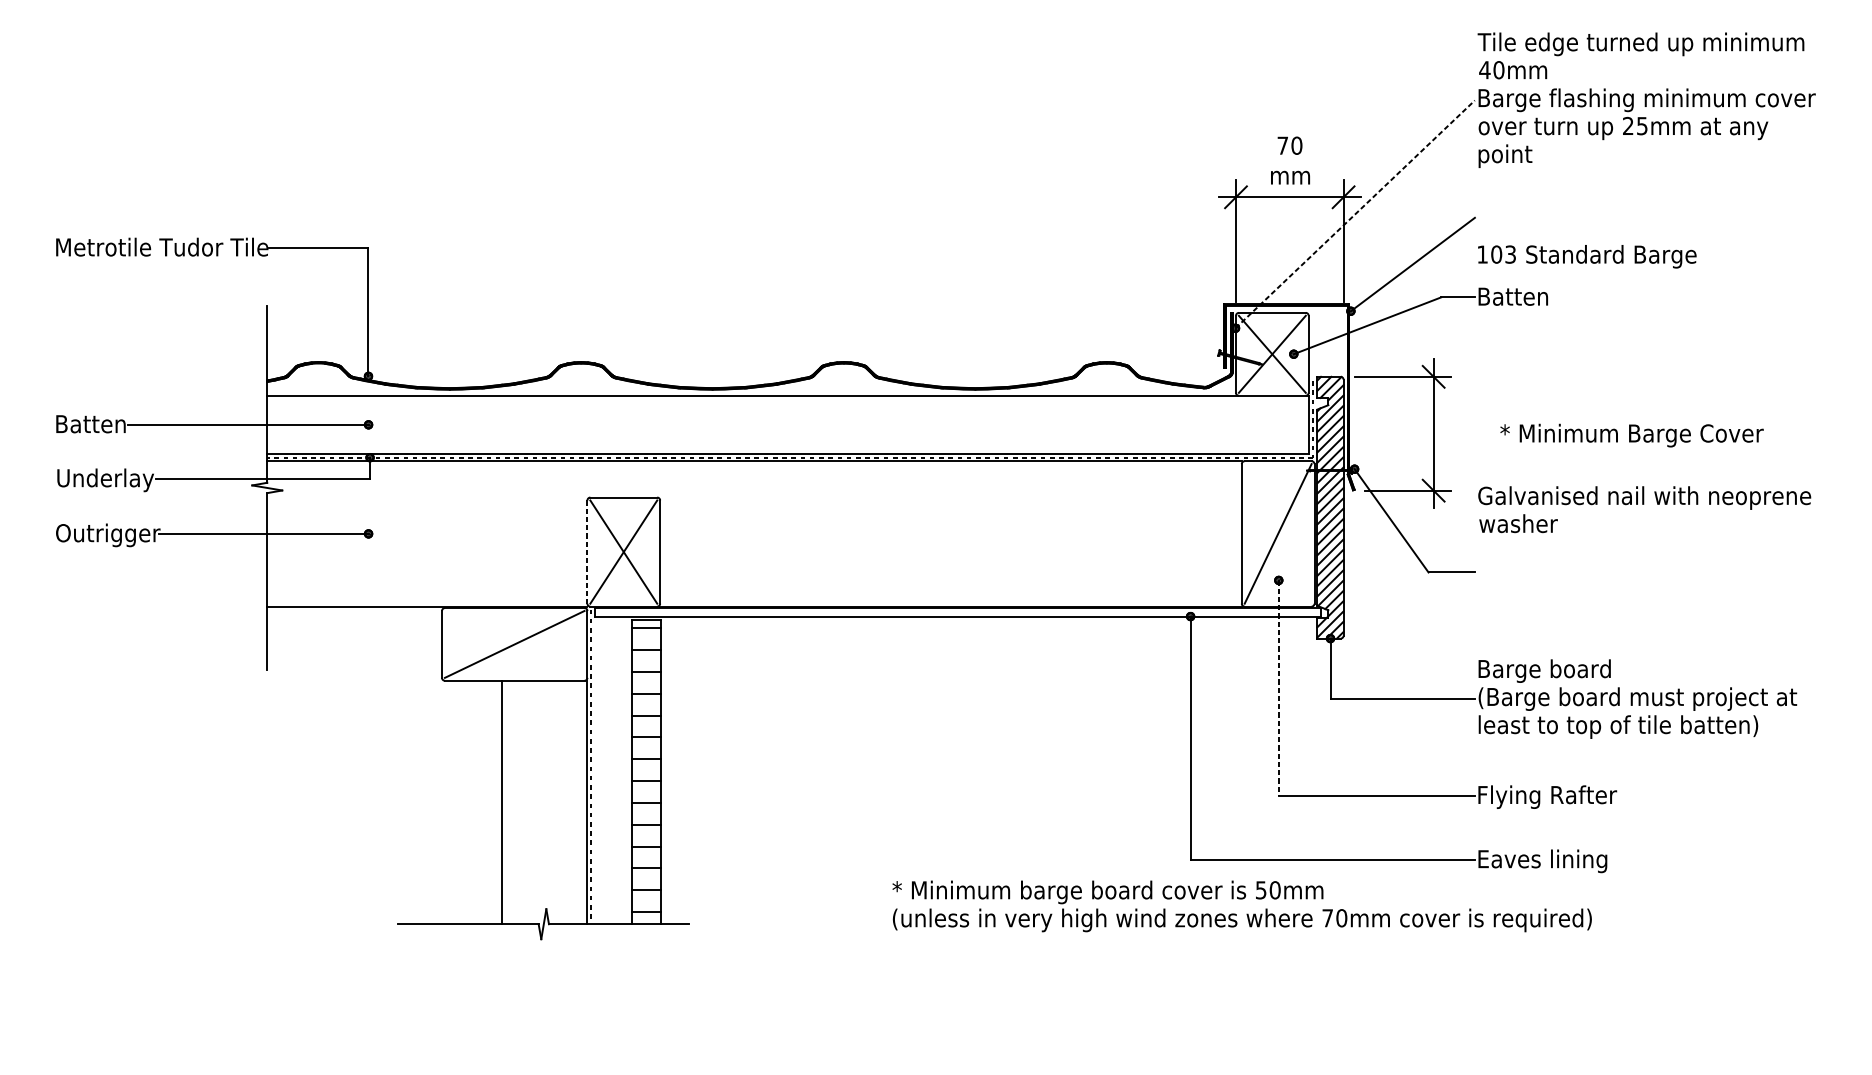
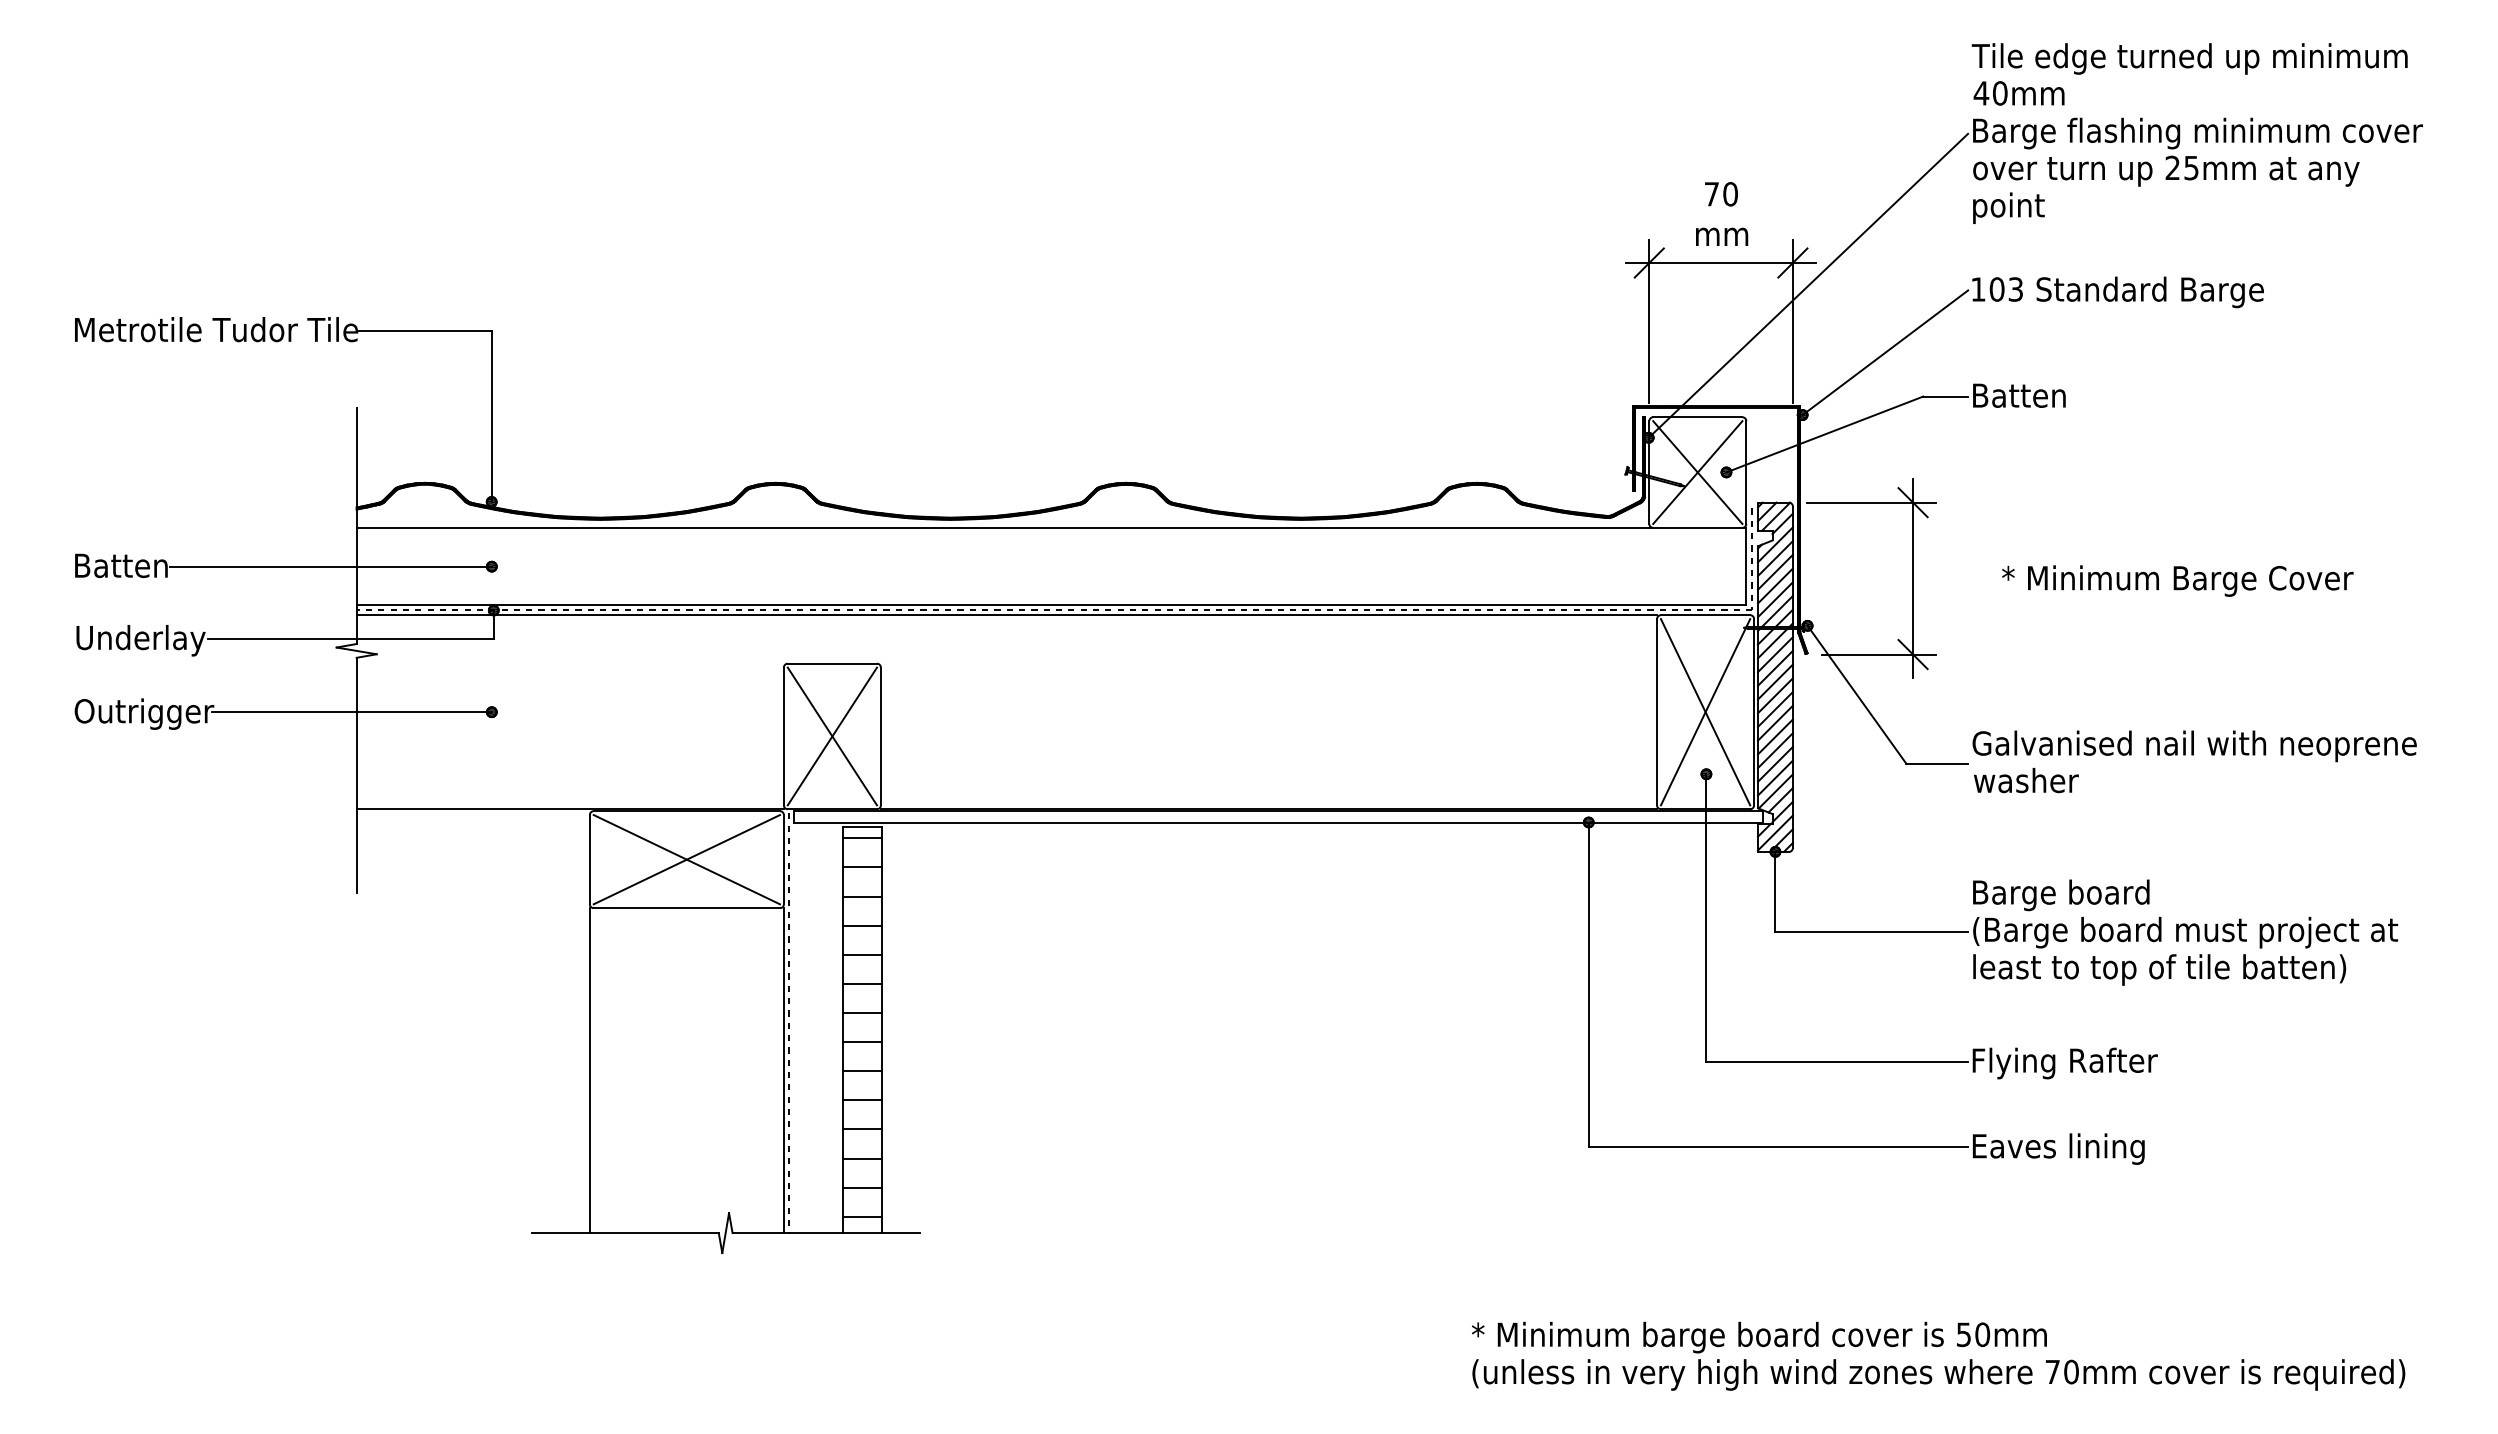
line: (1355, 214) -> (1808, 285), dashed -> solid
text: (1586, 256) -> (2117, 292), moved
text: (1644, 509) -> (2194, 761), moved
line: (1278, 534) -> (1705, 712), added
line: (587, 552) -> (783, 736), dashed -> solid
line: (514, 644) -> (686, 859), added
line: (1278, 687) -> (1706, 917), dashed -> solid
line: (501, 802) -> (589, 1070), moved
text: (1242, 905) -> (1938, 1355), moved

